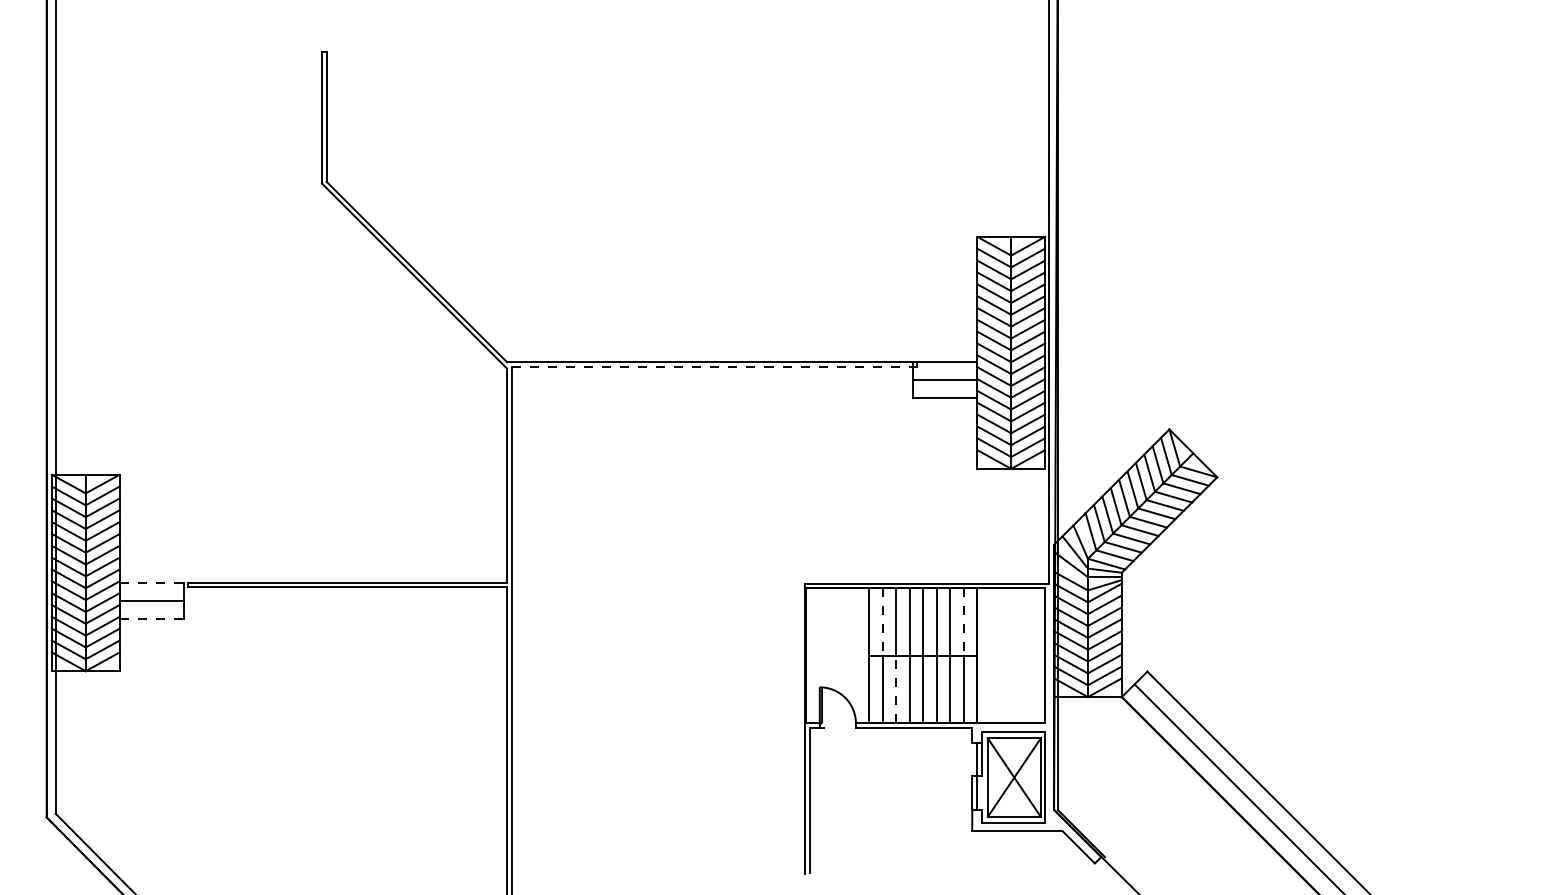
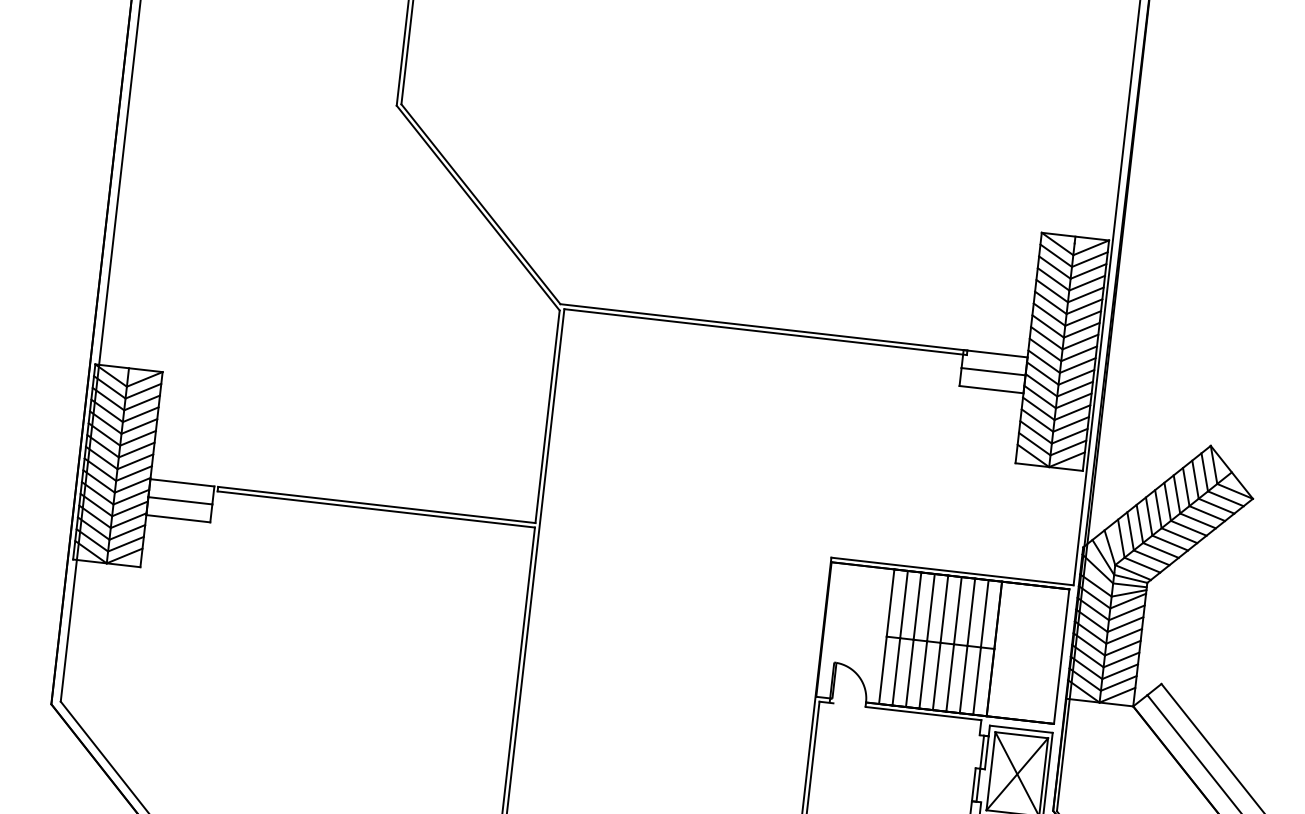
line: (714, 366) -> (765, 331), dashed -> solid
line: (152, 582) -> (183, 482), dashed -> solid
line: (152, 618) -> (179, 518), dashed -> solid
line: (882, 621) -> (904, 604), dashed -> solid
line: (963, 621) -> (984, 613), dashed -> solid
line: (896, 689) -> (910, 673), dashed -> solid

